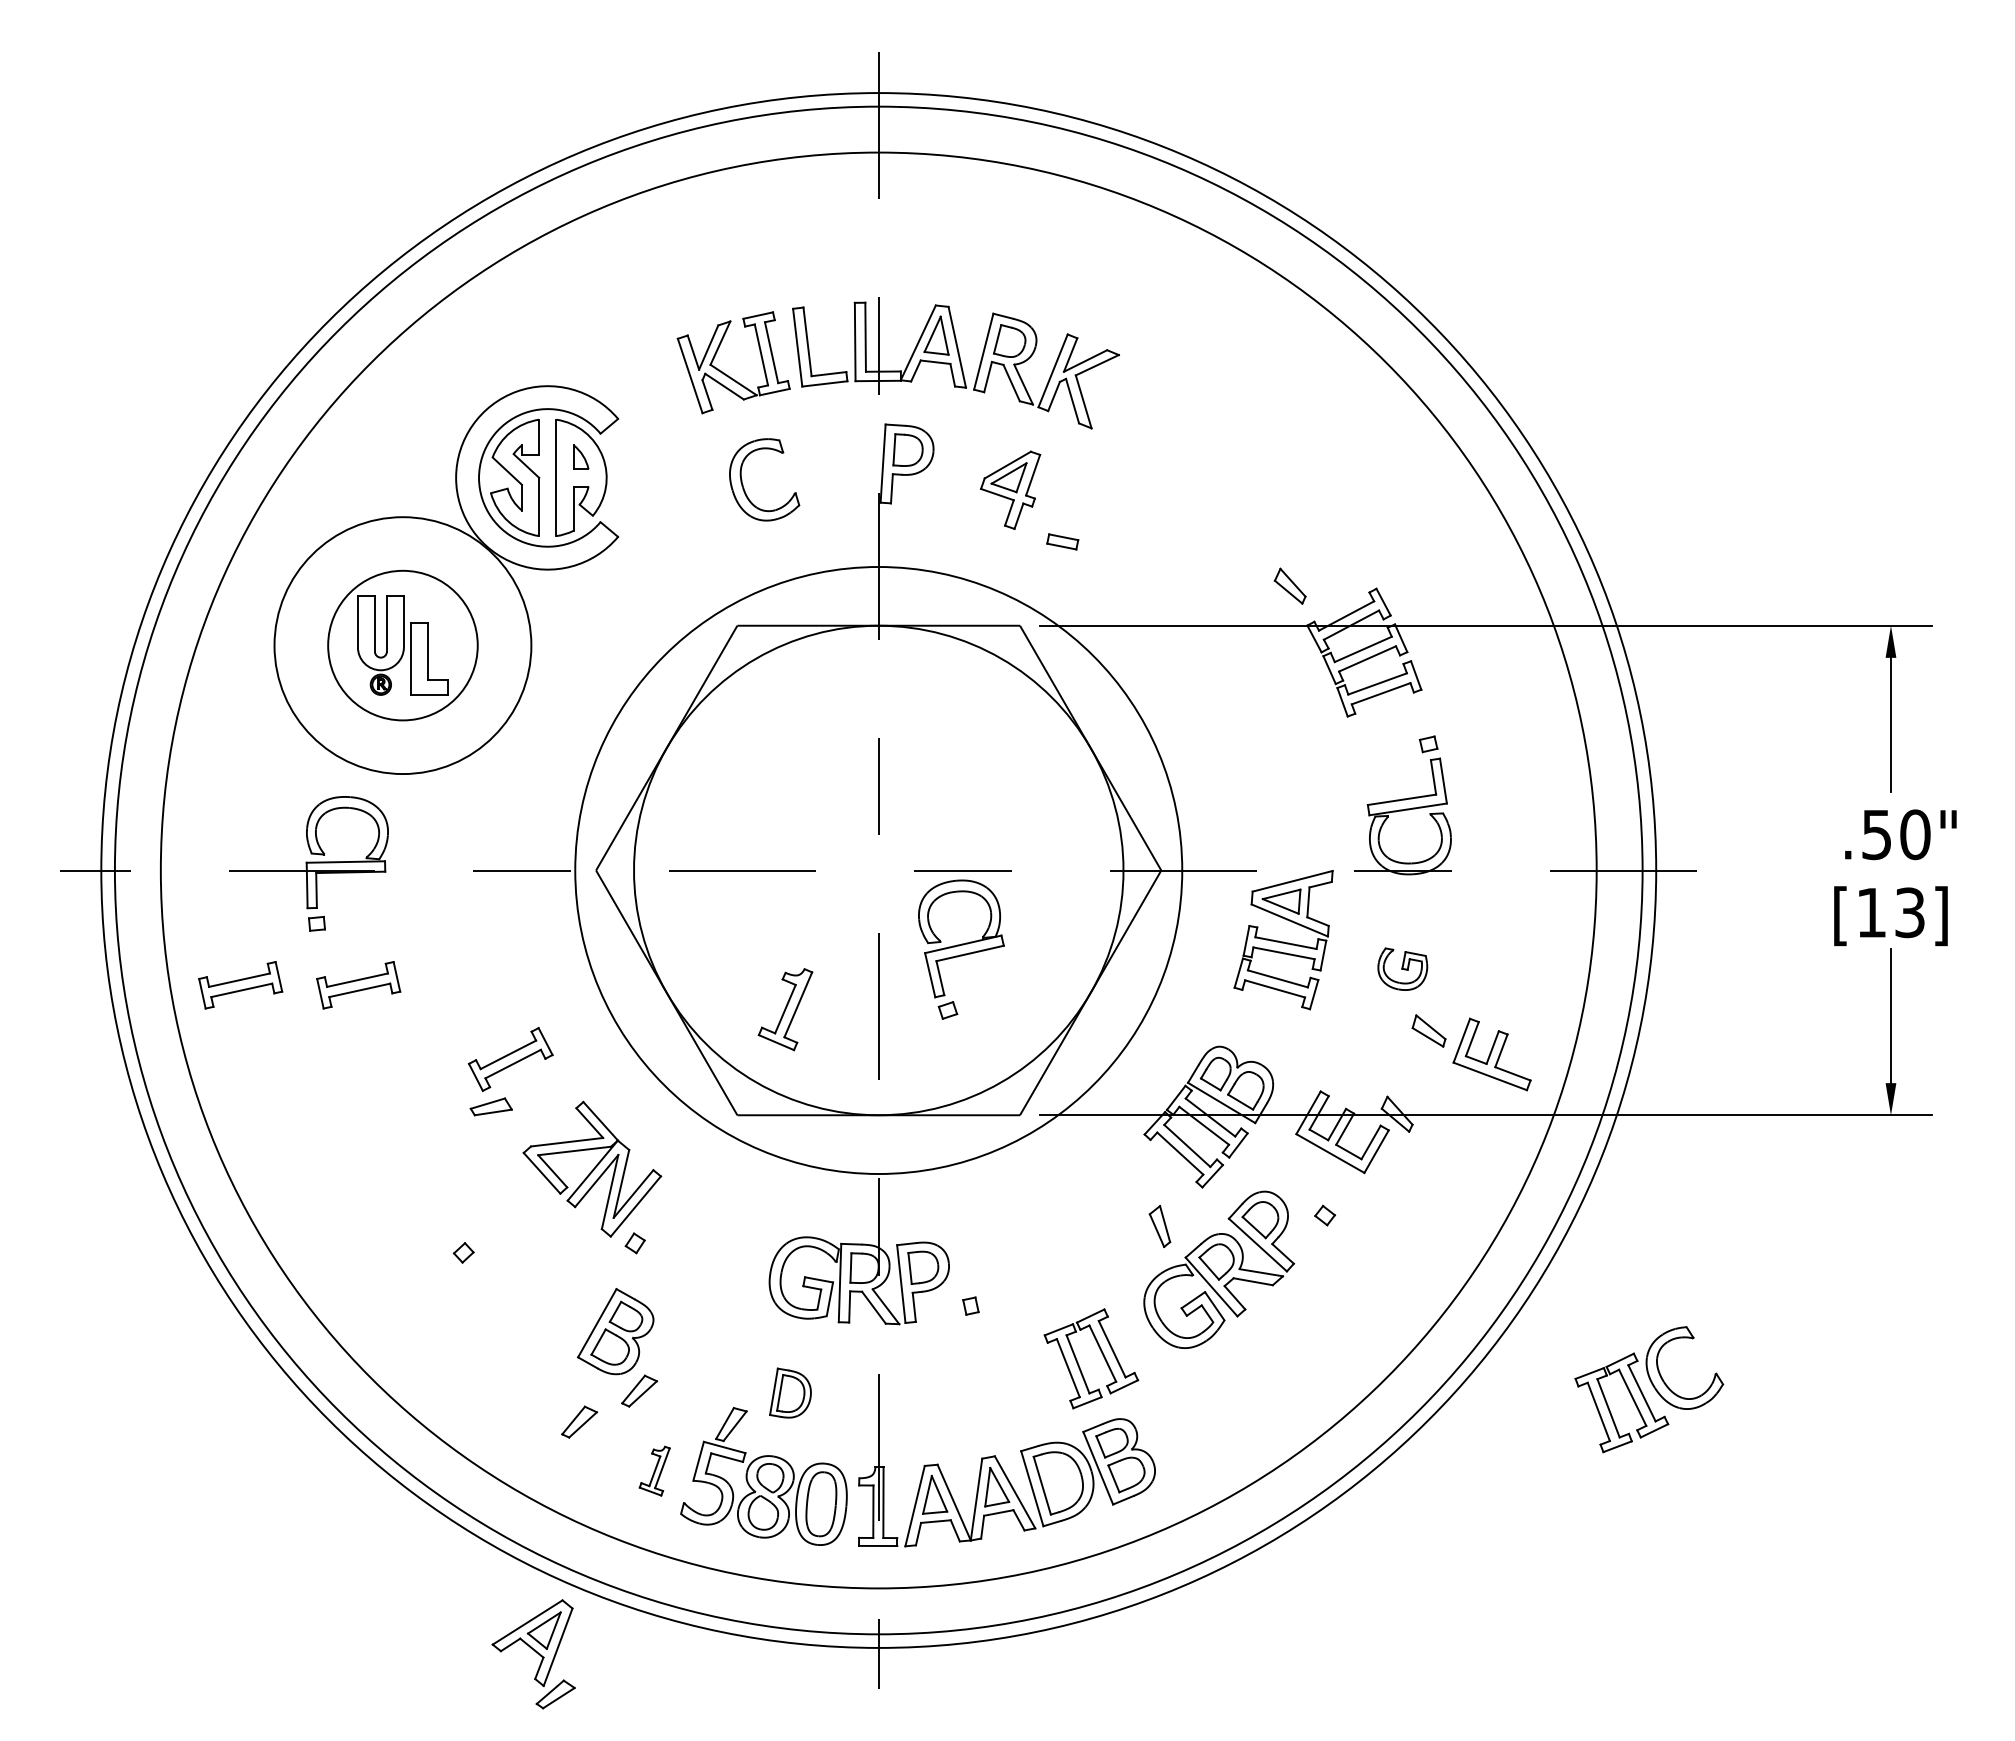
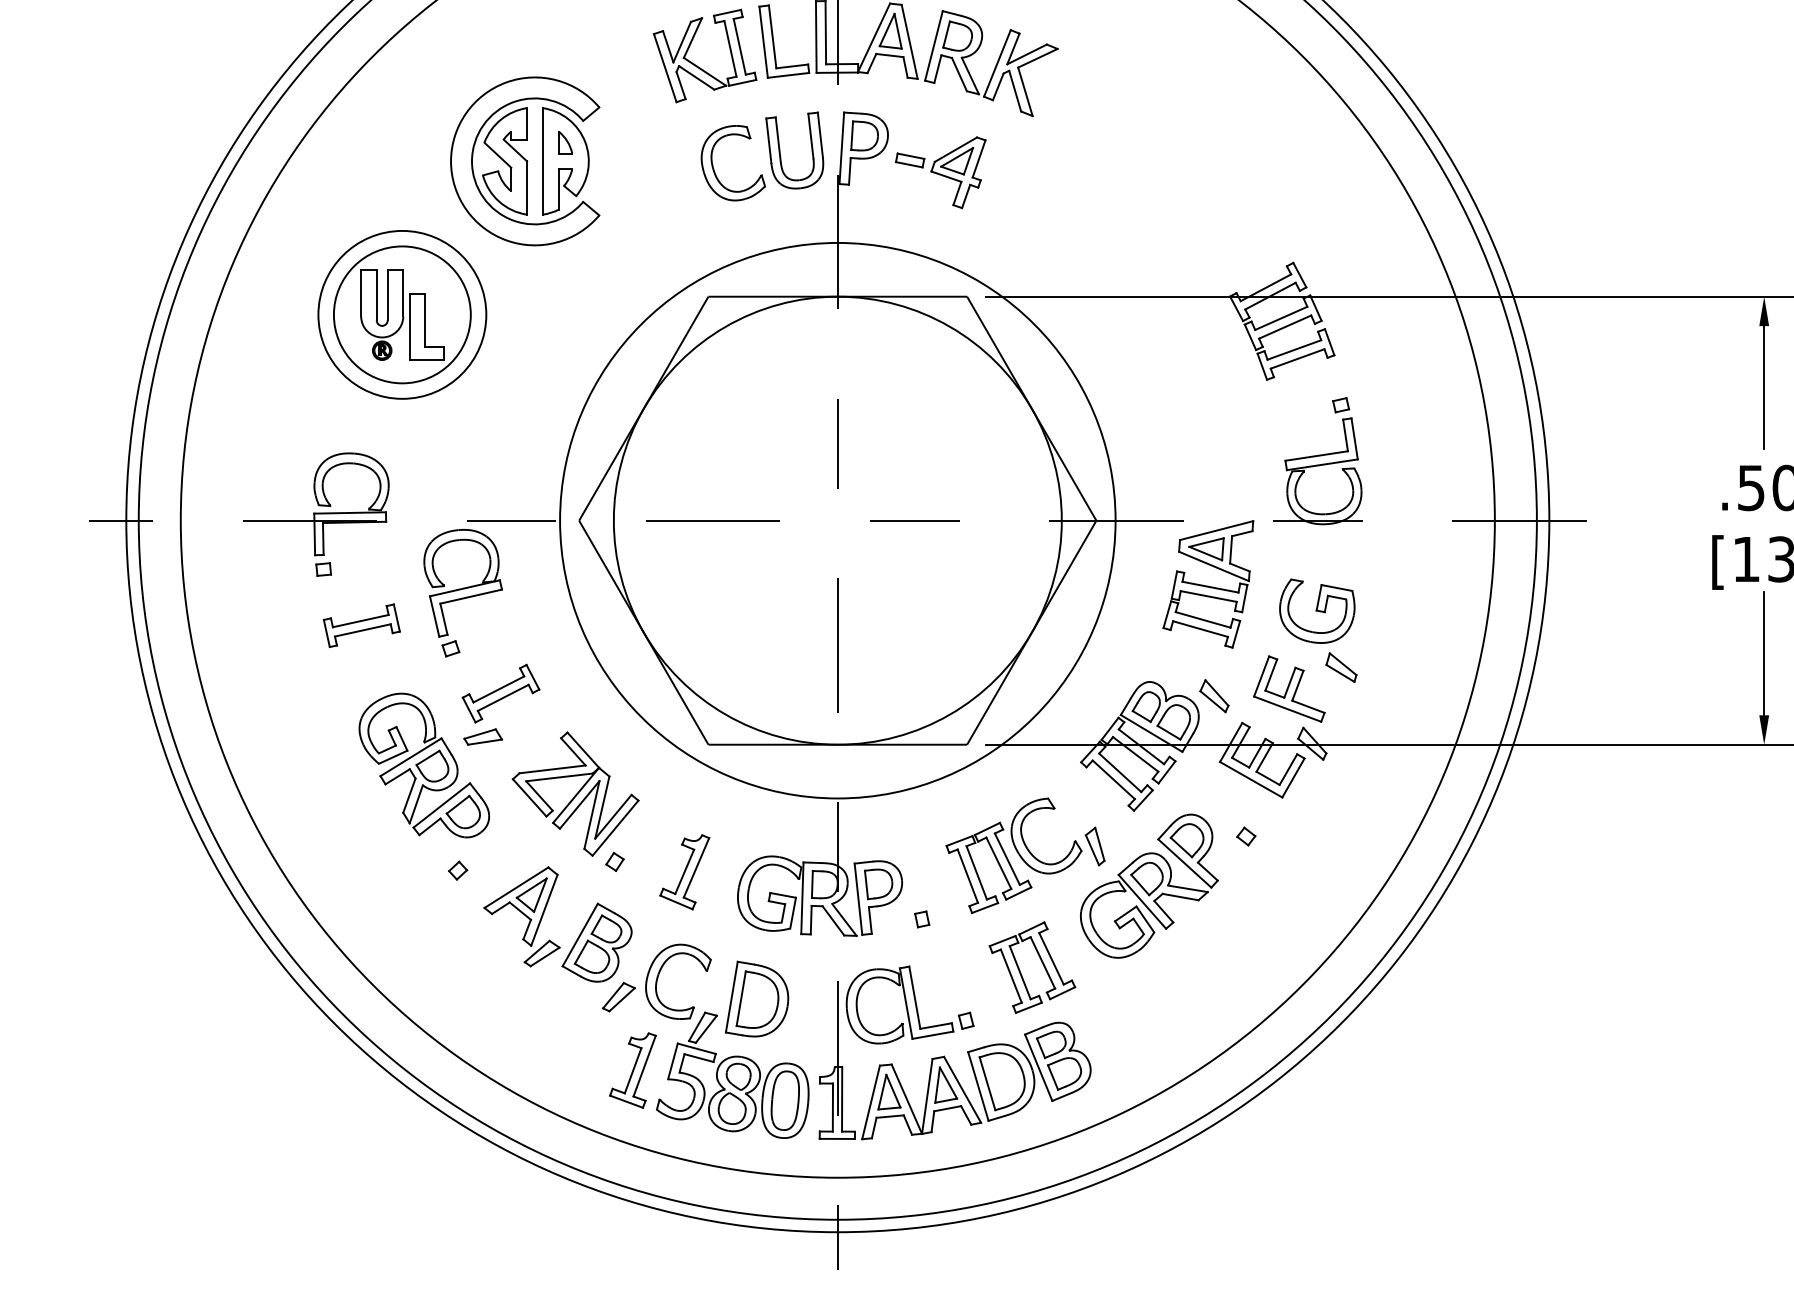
part: (816, 467) -> (780, 151), added
part: (1062, 541) -> (909, 160), moved
part: (1289, 585) -> (1213, 695), moved
circle: (402, 645) -> (401, 314), size x0.71
part: (961, 949) -> (463, 593), moved
part: (1402, 968) -> (1317, 610), size x1.67
part: (240, 985) -> (253, 625), removed
part: (785, 1009) -> (684, 872), moved
part: (1491, 1054) -> (1288, 689), moved
part: (426, 1137) -> (423, 765), added
part: (684, 1365) -> (660, 973), added
part: (1649, 1389) -> (1014, 855), moved
part: (790, 1392) -> (757, 998), size x1.67
part: (957, 1399) -> (909, 1004), added
part: (579, 1421) -> (563, 1024), removed
part: (654, 1470) -> (632, 1069), size x1.67
part: (533, 1654) -> (521, 916), moved

